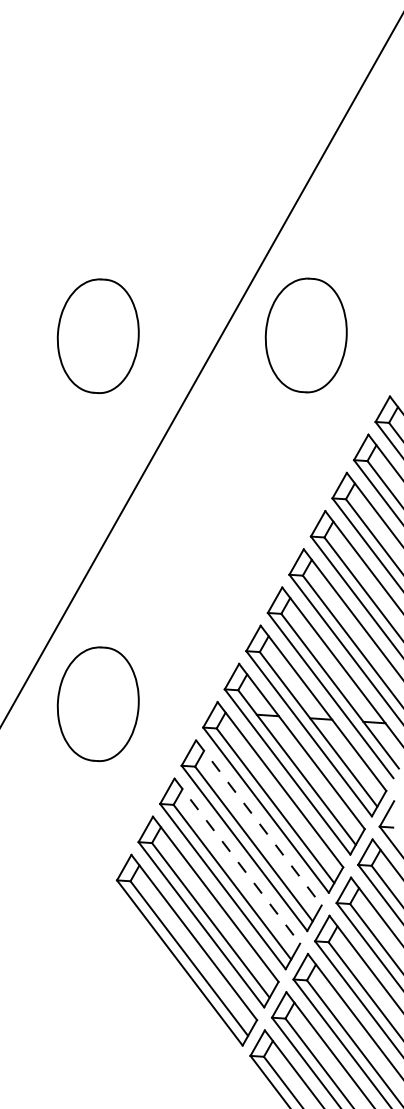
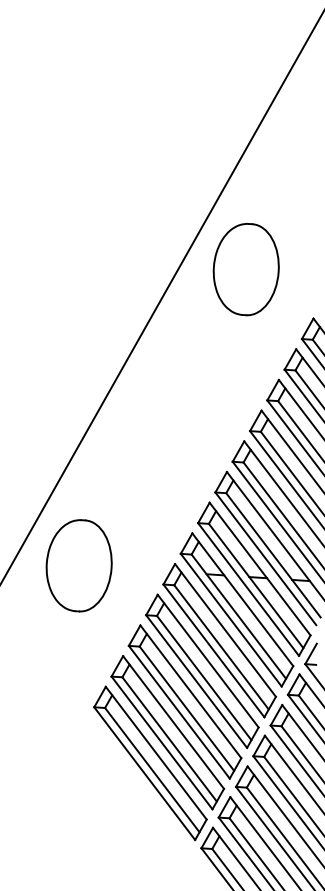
part: (97, 335) -> (78, 269), removed
line: (258, 822) -> (207, 660), dashed -> solid
line: (237, 861) -> (191, 692), dashed -> solid

